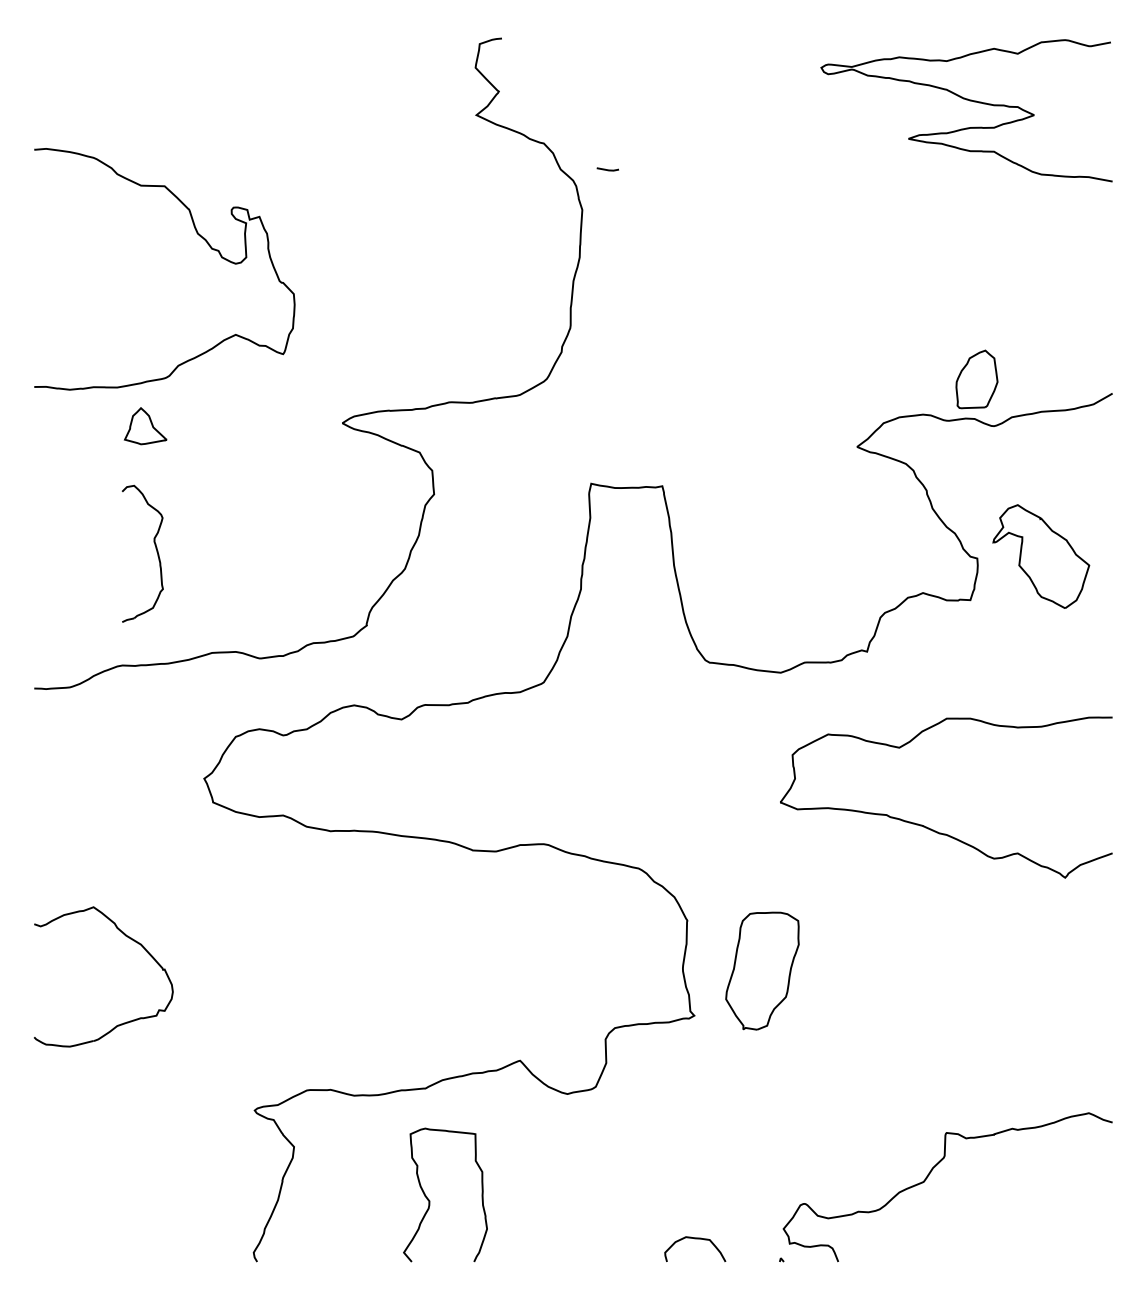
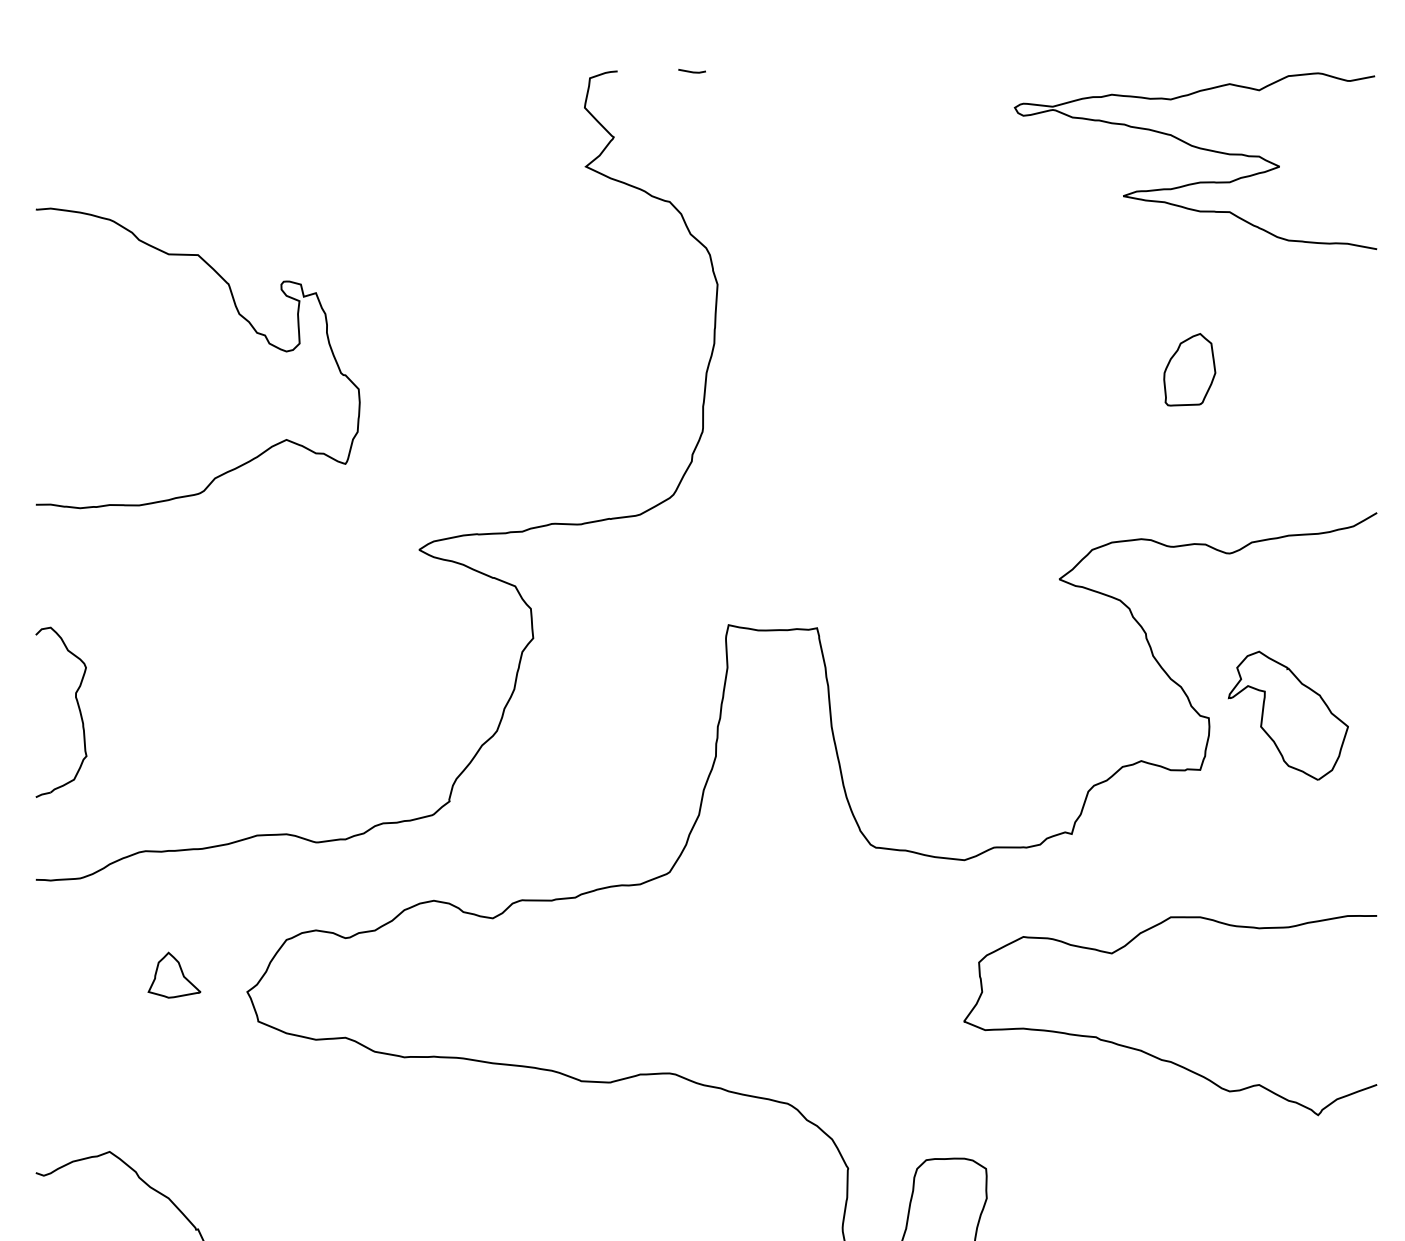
line: (607, 169) -> (691, 71), moved
part: (976, 379) -> (1189, 369), moved
part: (145, 426) -> (174, 975), moved
part: (155, 548) -> (77, 705), moved

